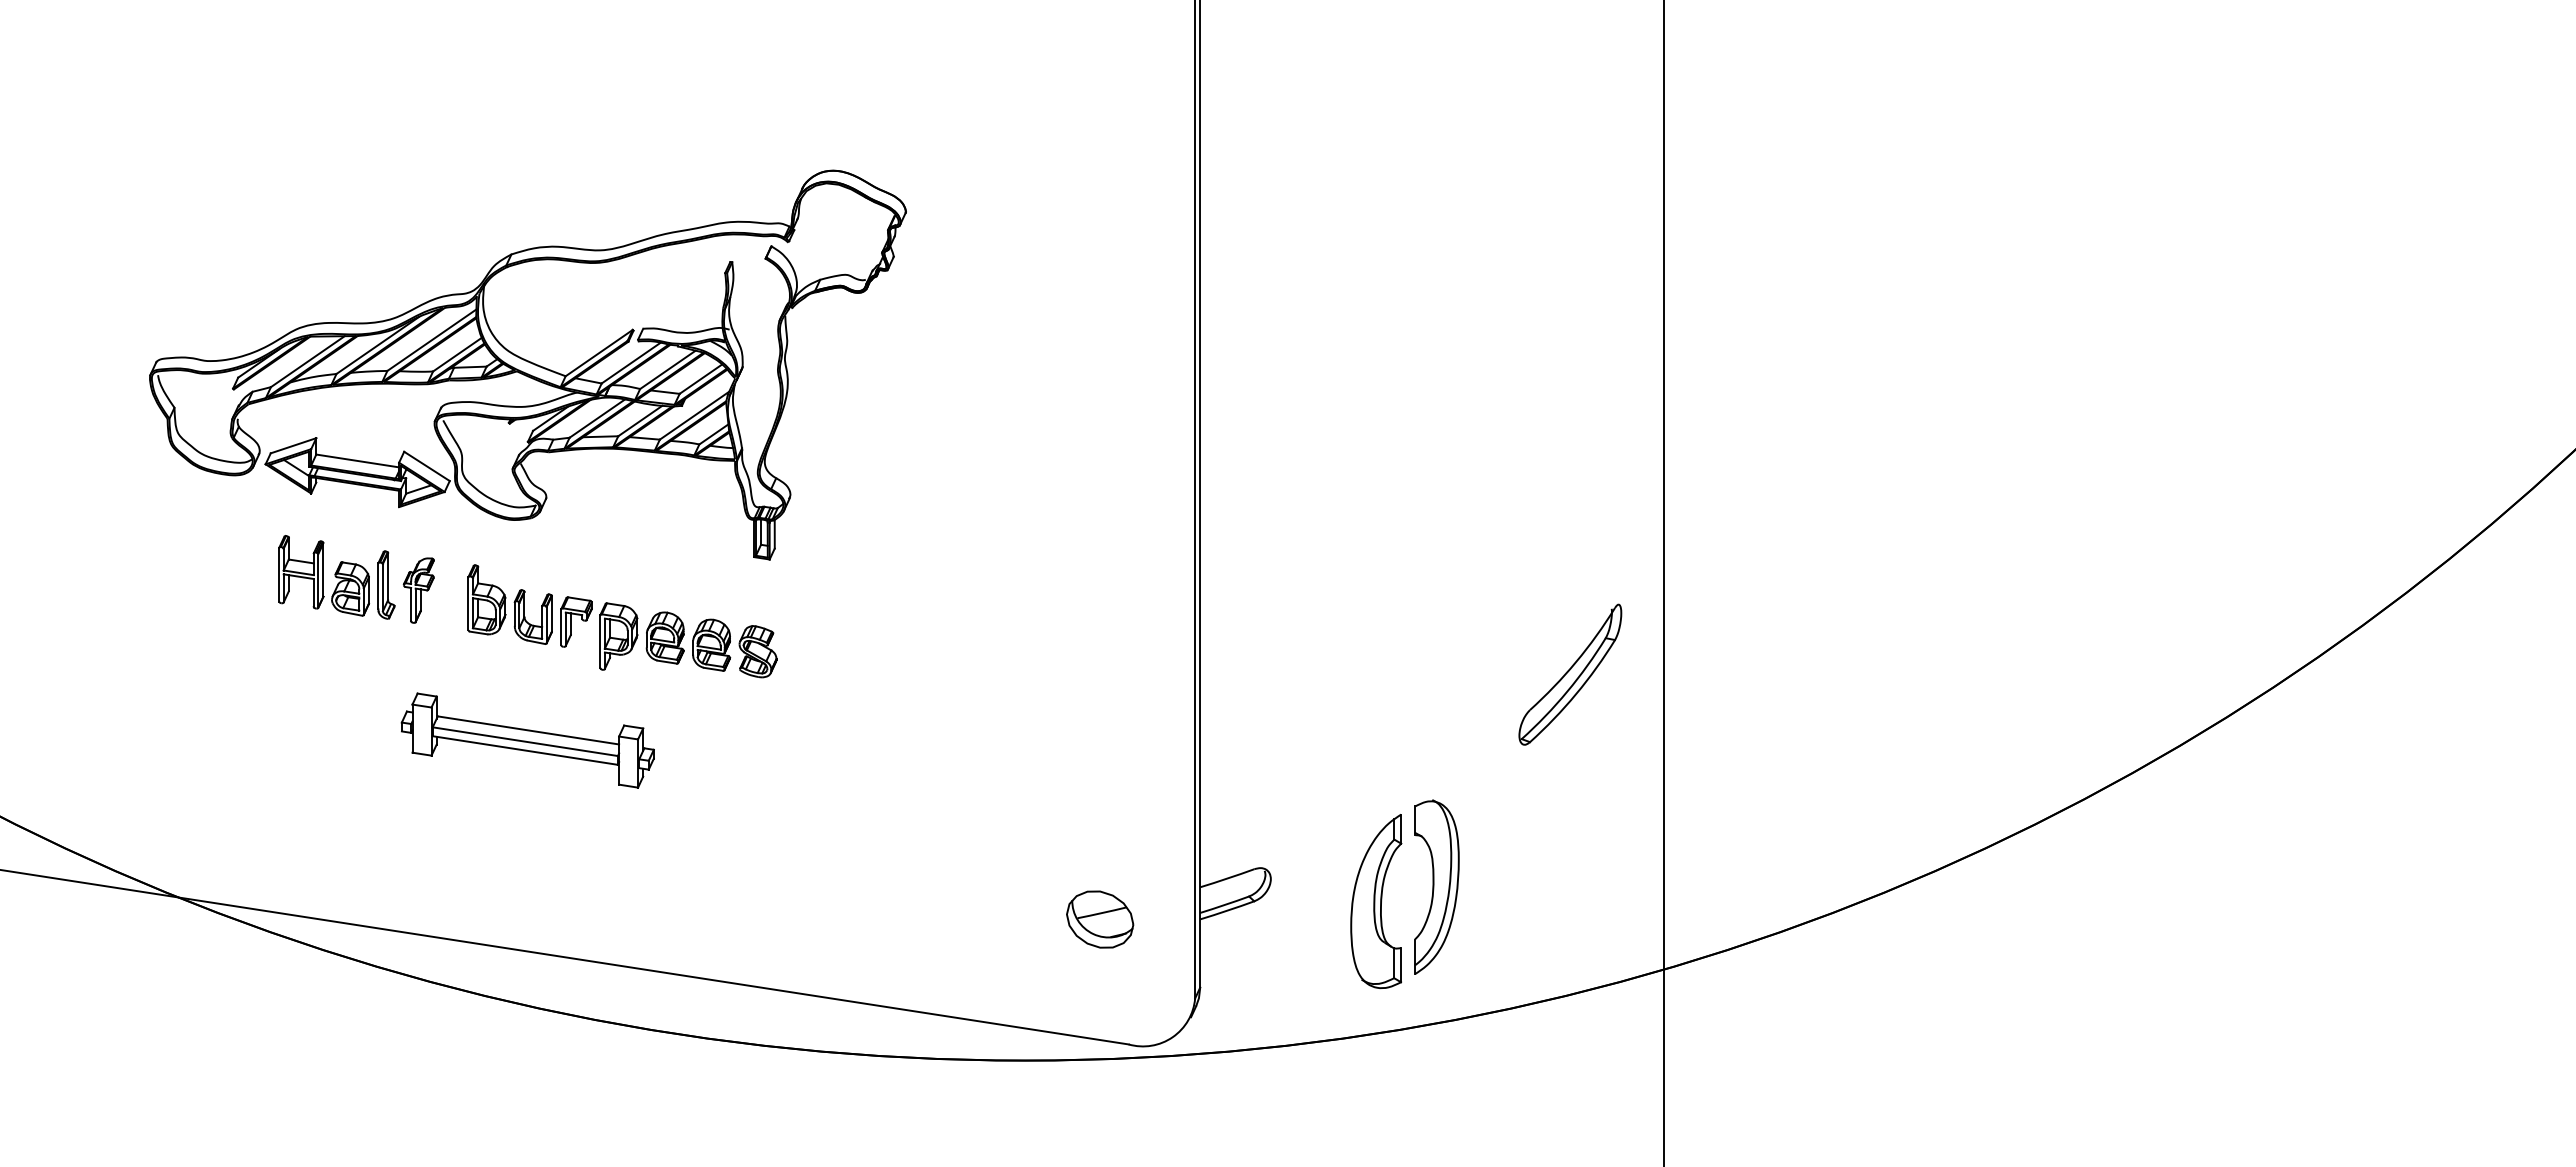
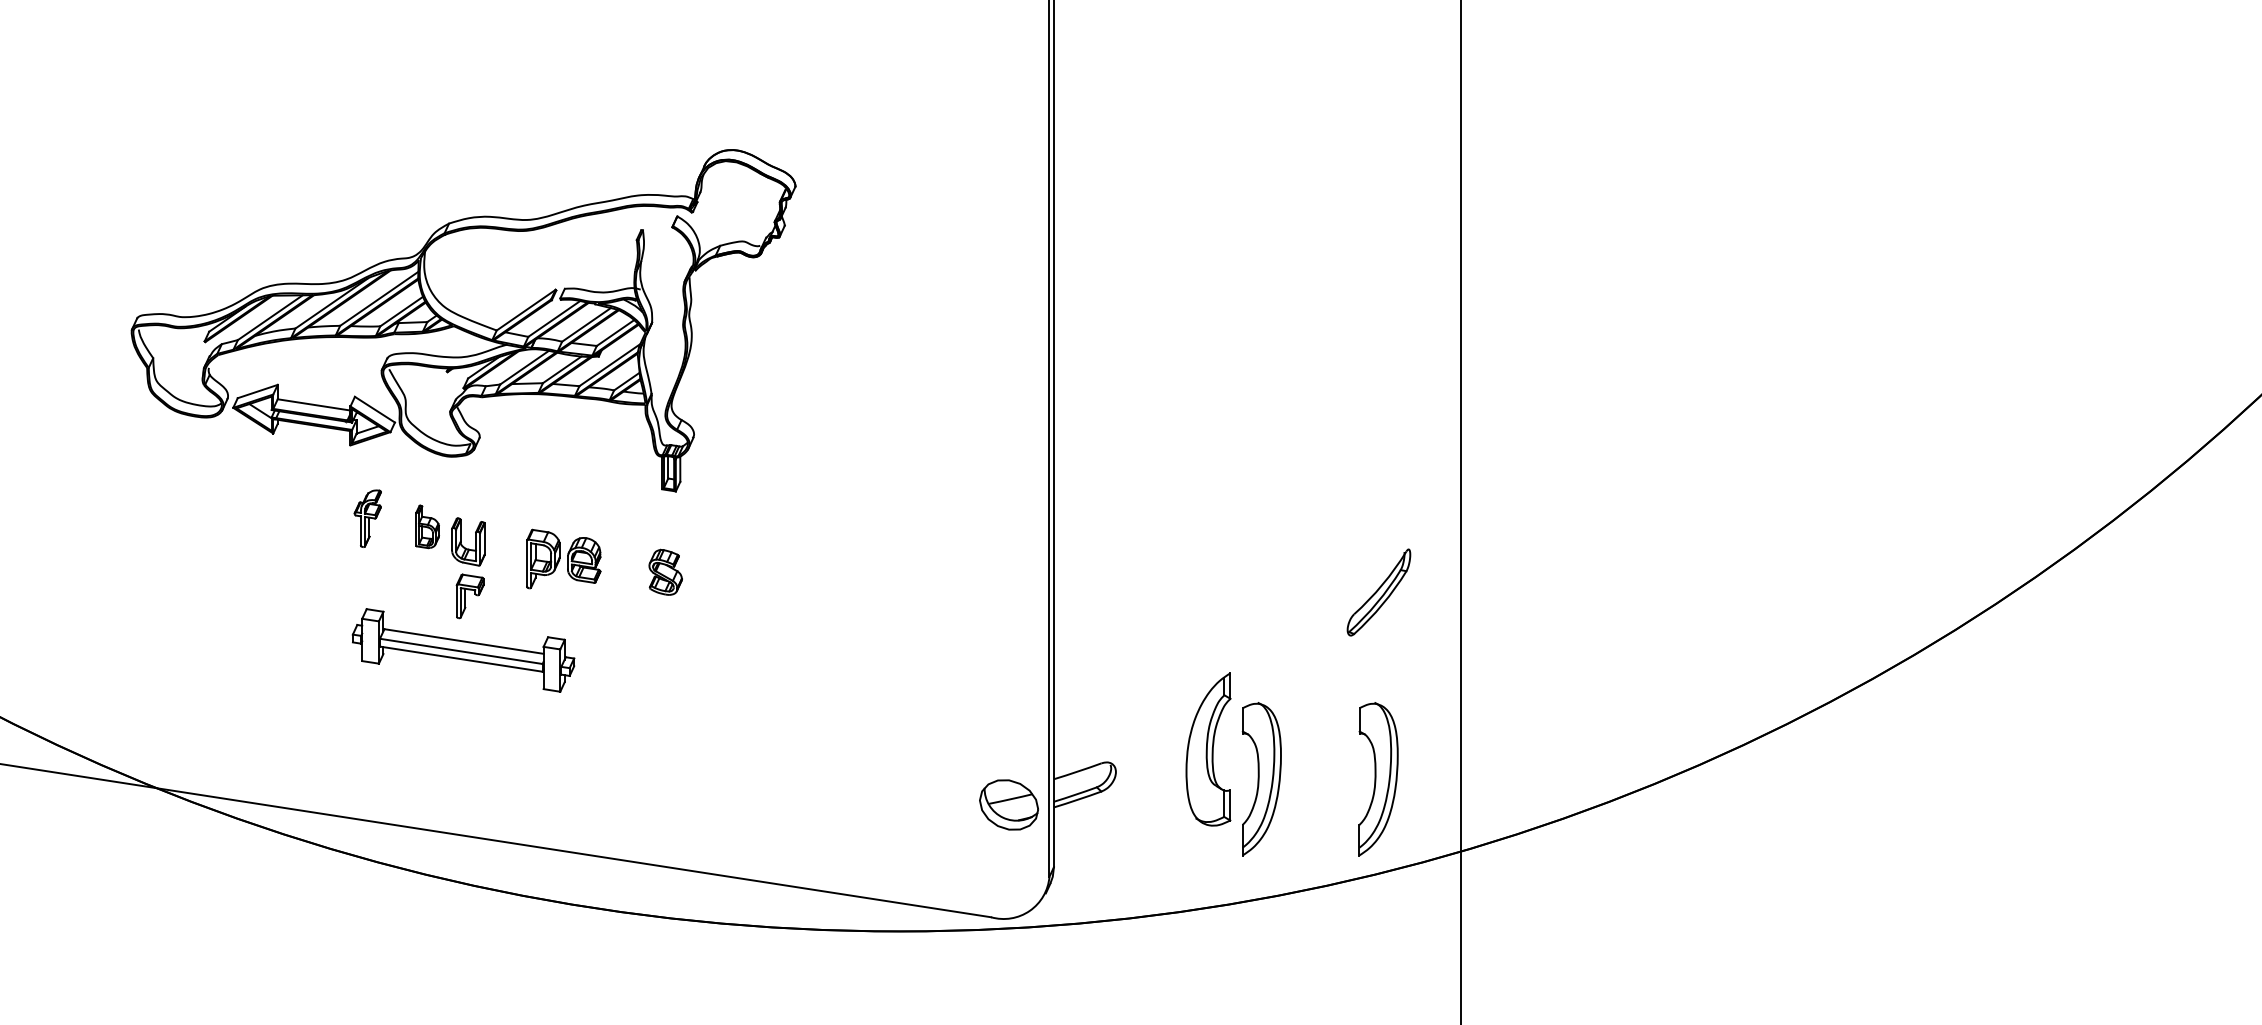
part: (336, 577) -> (295, 507), removed
part: (486, 599) -> (427, 526), size x0.7
part: (576, 621) -> (470, 595), moved
part: (711, 644) -> (624, 566), removed
part: (1570, 674) -> (1379, 592), size x0.7
part: (1569, 886) -> (1378, 778), added
part: (1376, 901) -> (1208, 749), moved
part: (1100, 919) -> (1009, 804), moved

